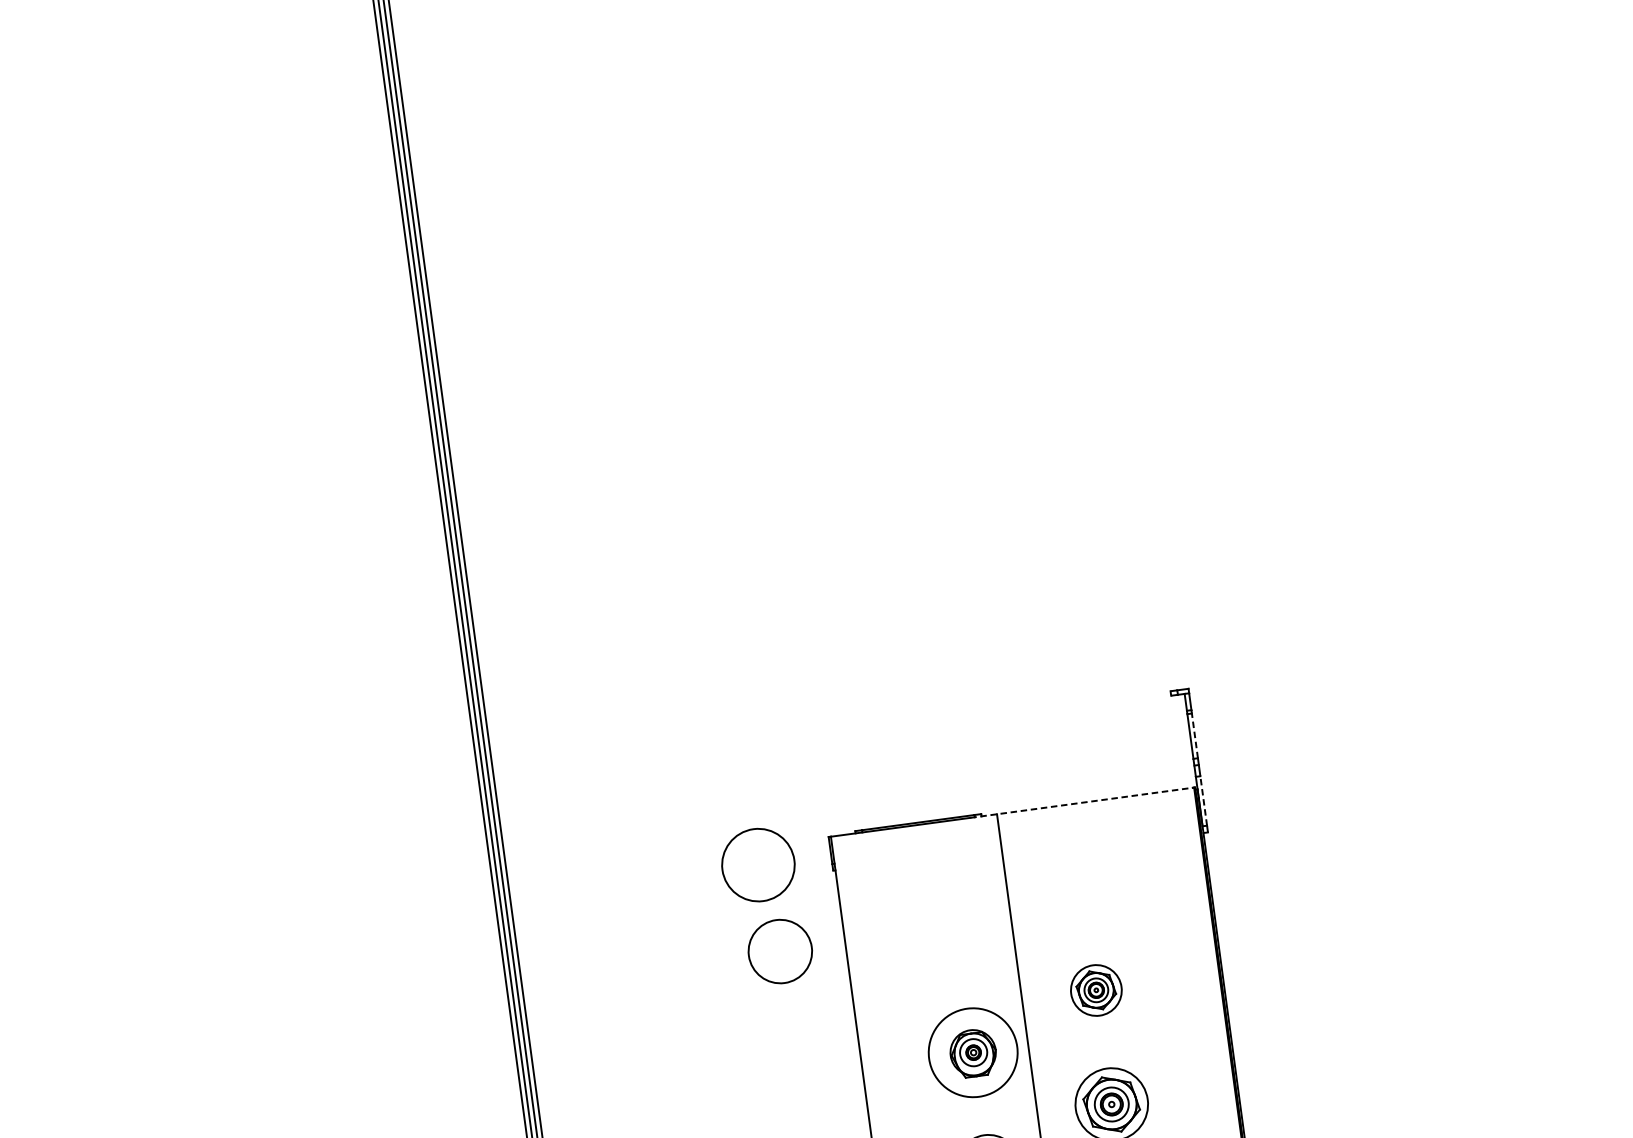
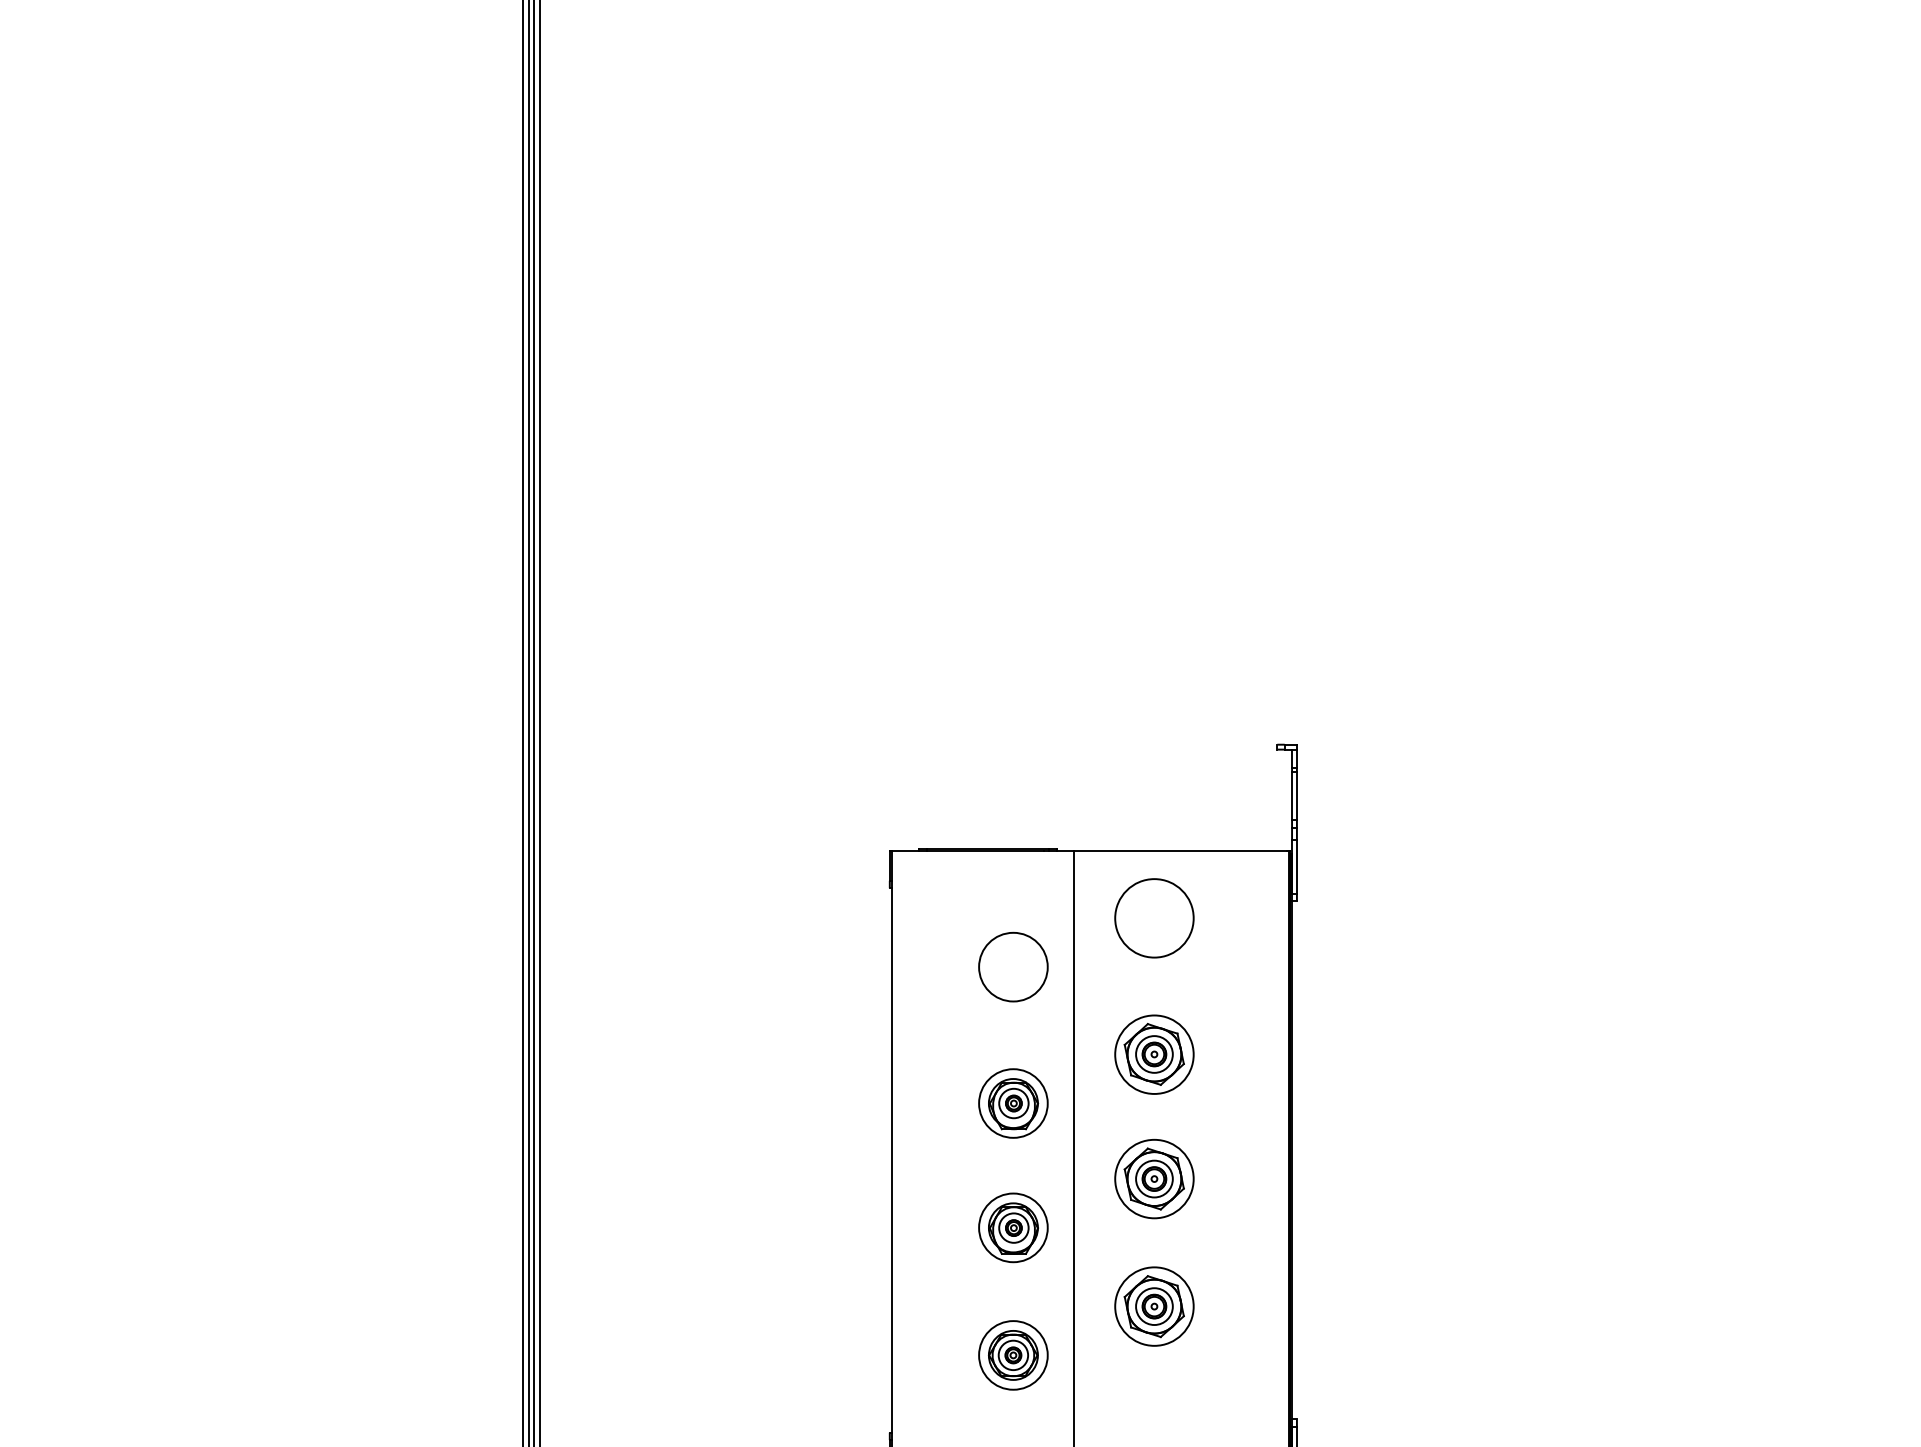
line: (1194, 735) -> (1296, 795), dashed -> solid
line: (1203, 801) -> (1296, 867), dashed -> solid
line: (1082, 802) -> (1166, 851), dashed -> solid
circle: (758, 865) -> (1154, 918), moved
circle: (780, 950) -> (1013, 966), moved
part: (1096, 990) -> (1154, 1054), size x1.43
circle: (973, 1052) -> (1013, 1103), size x0.71

